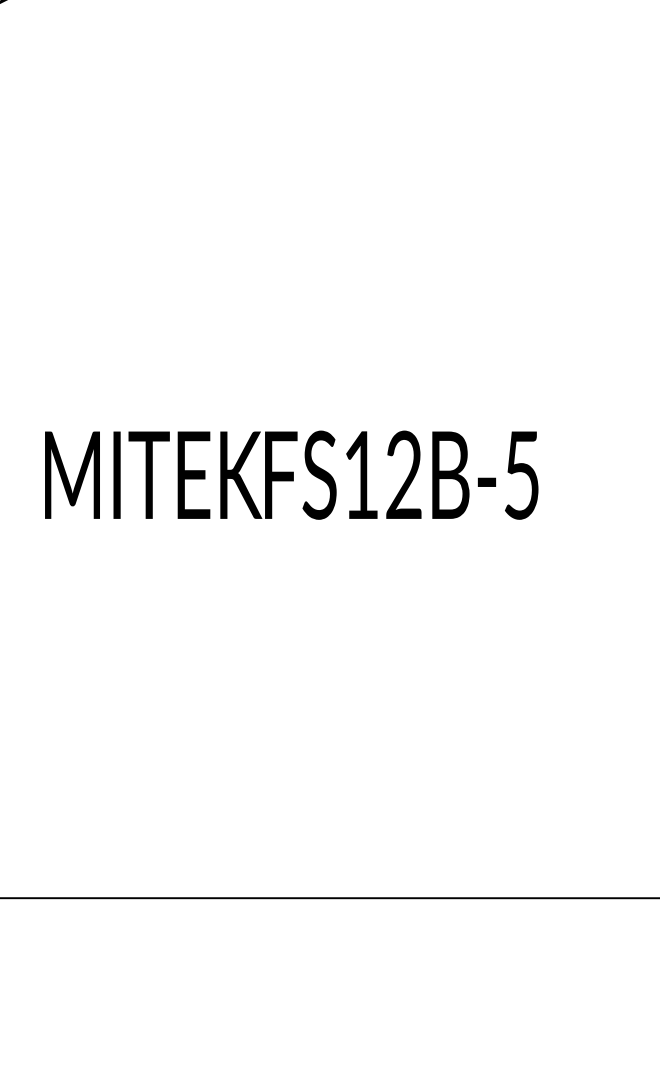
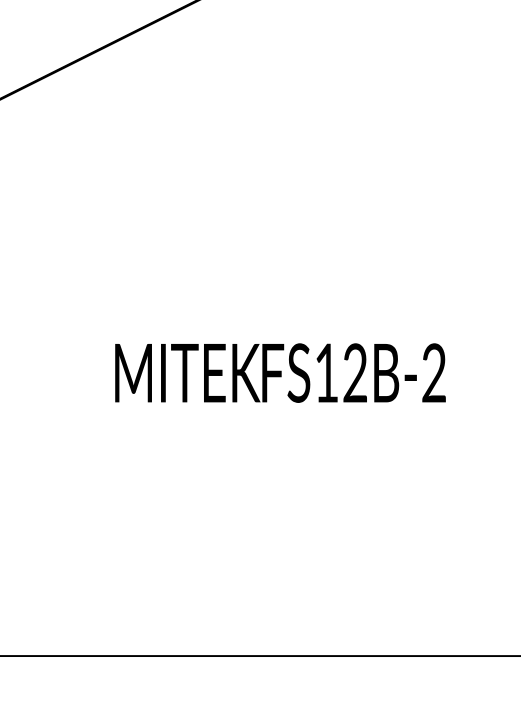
text: (520, 474) -> (433, 372), FS12B-5 -> FS12B-2

